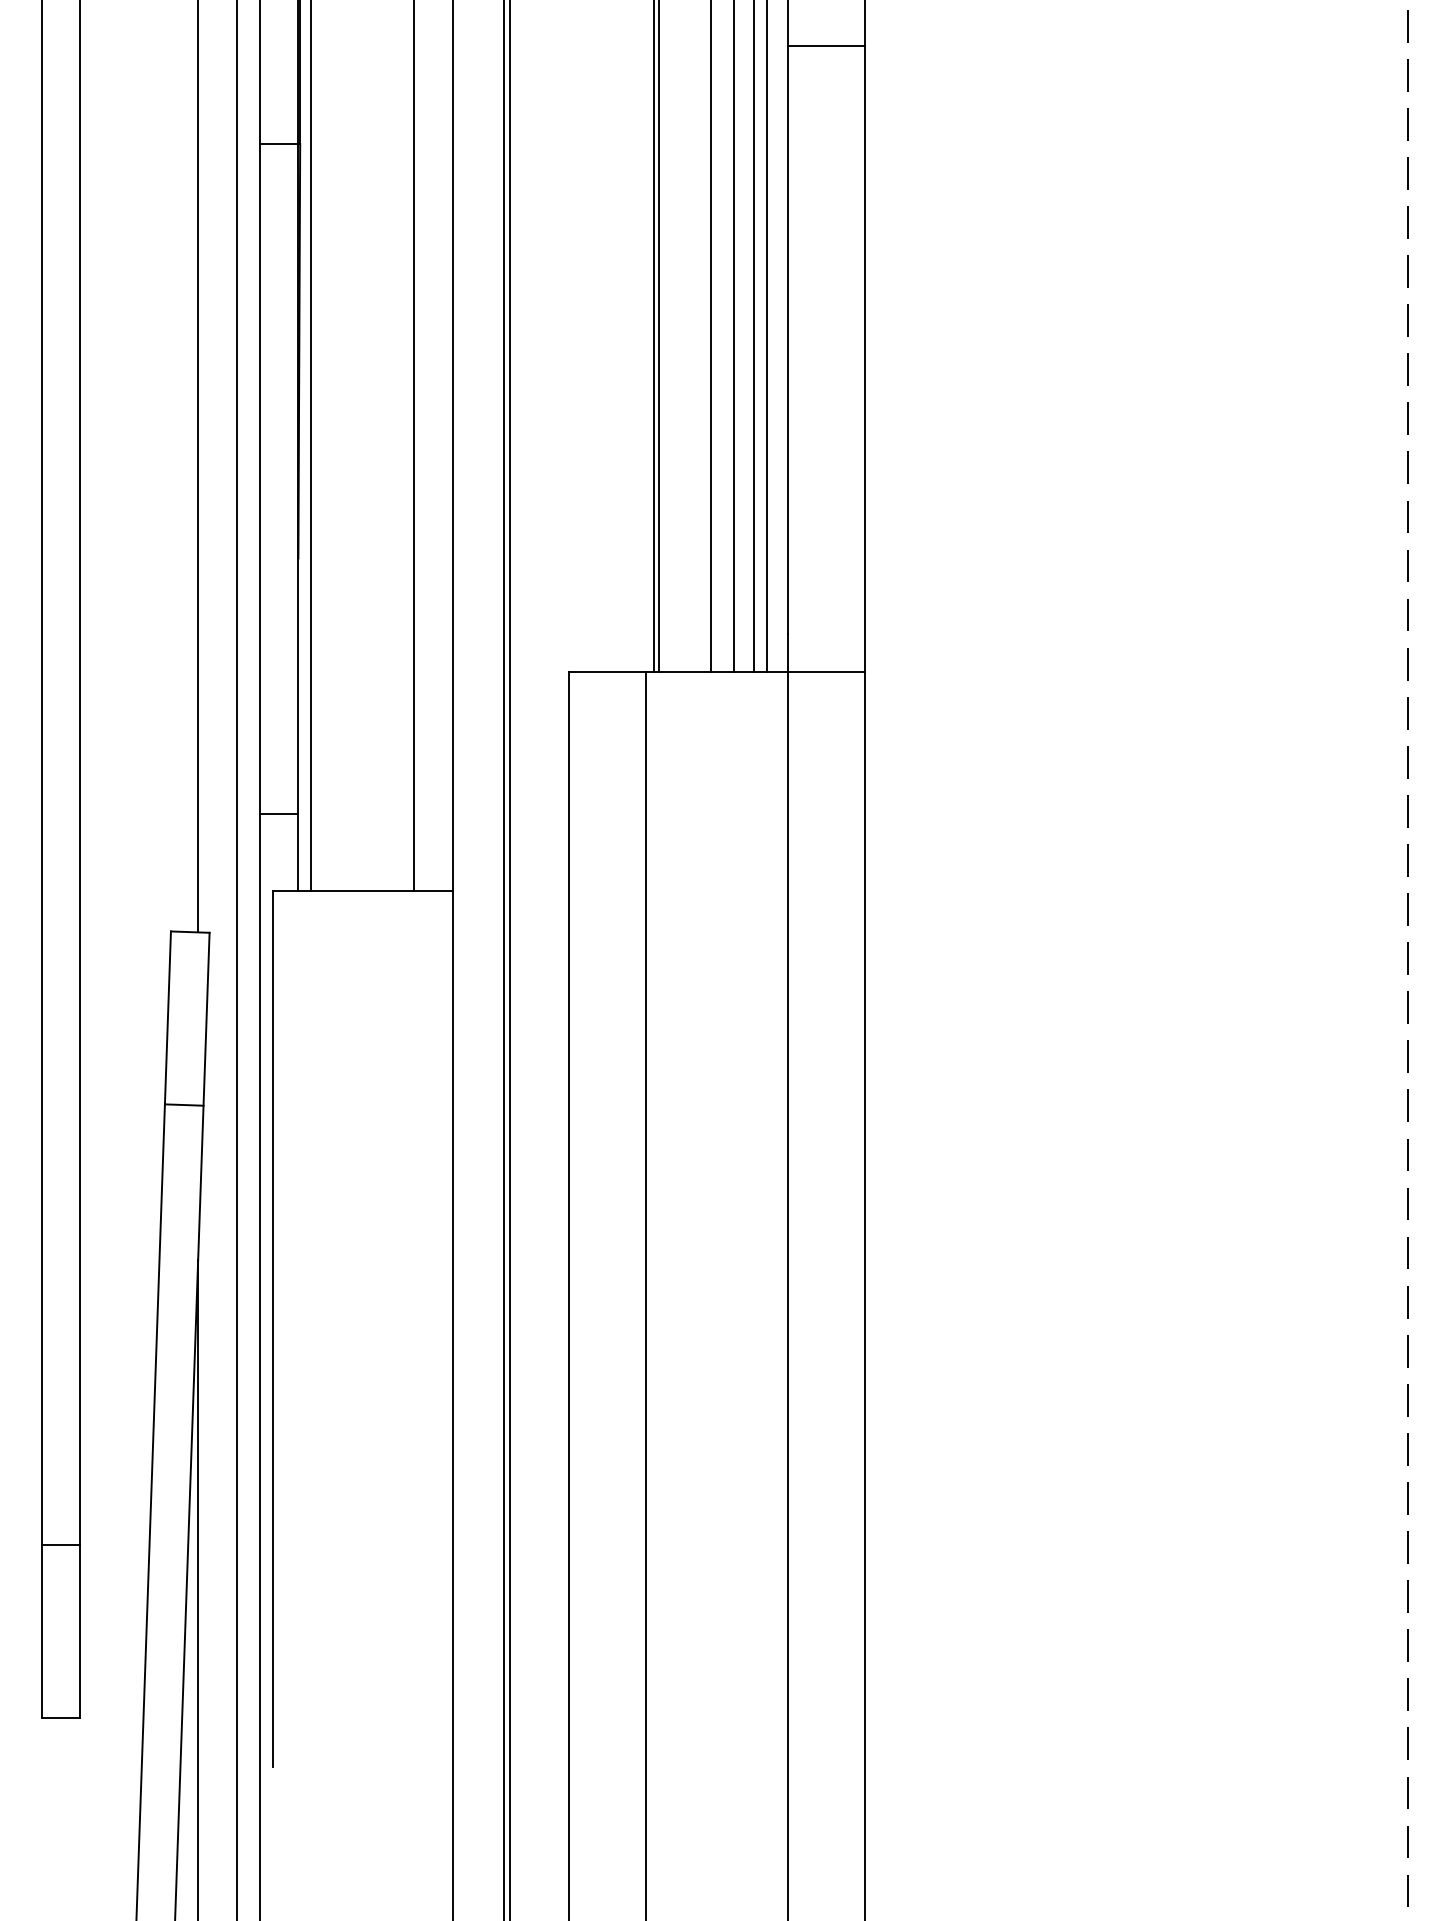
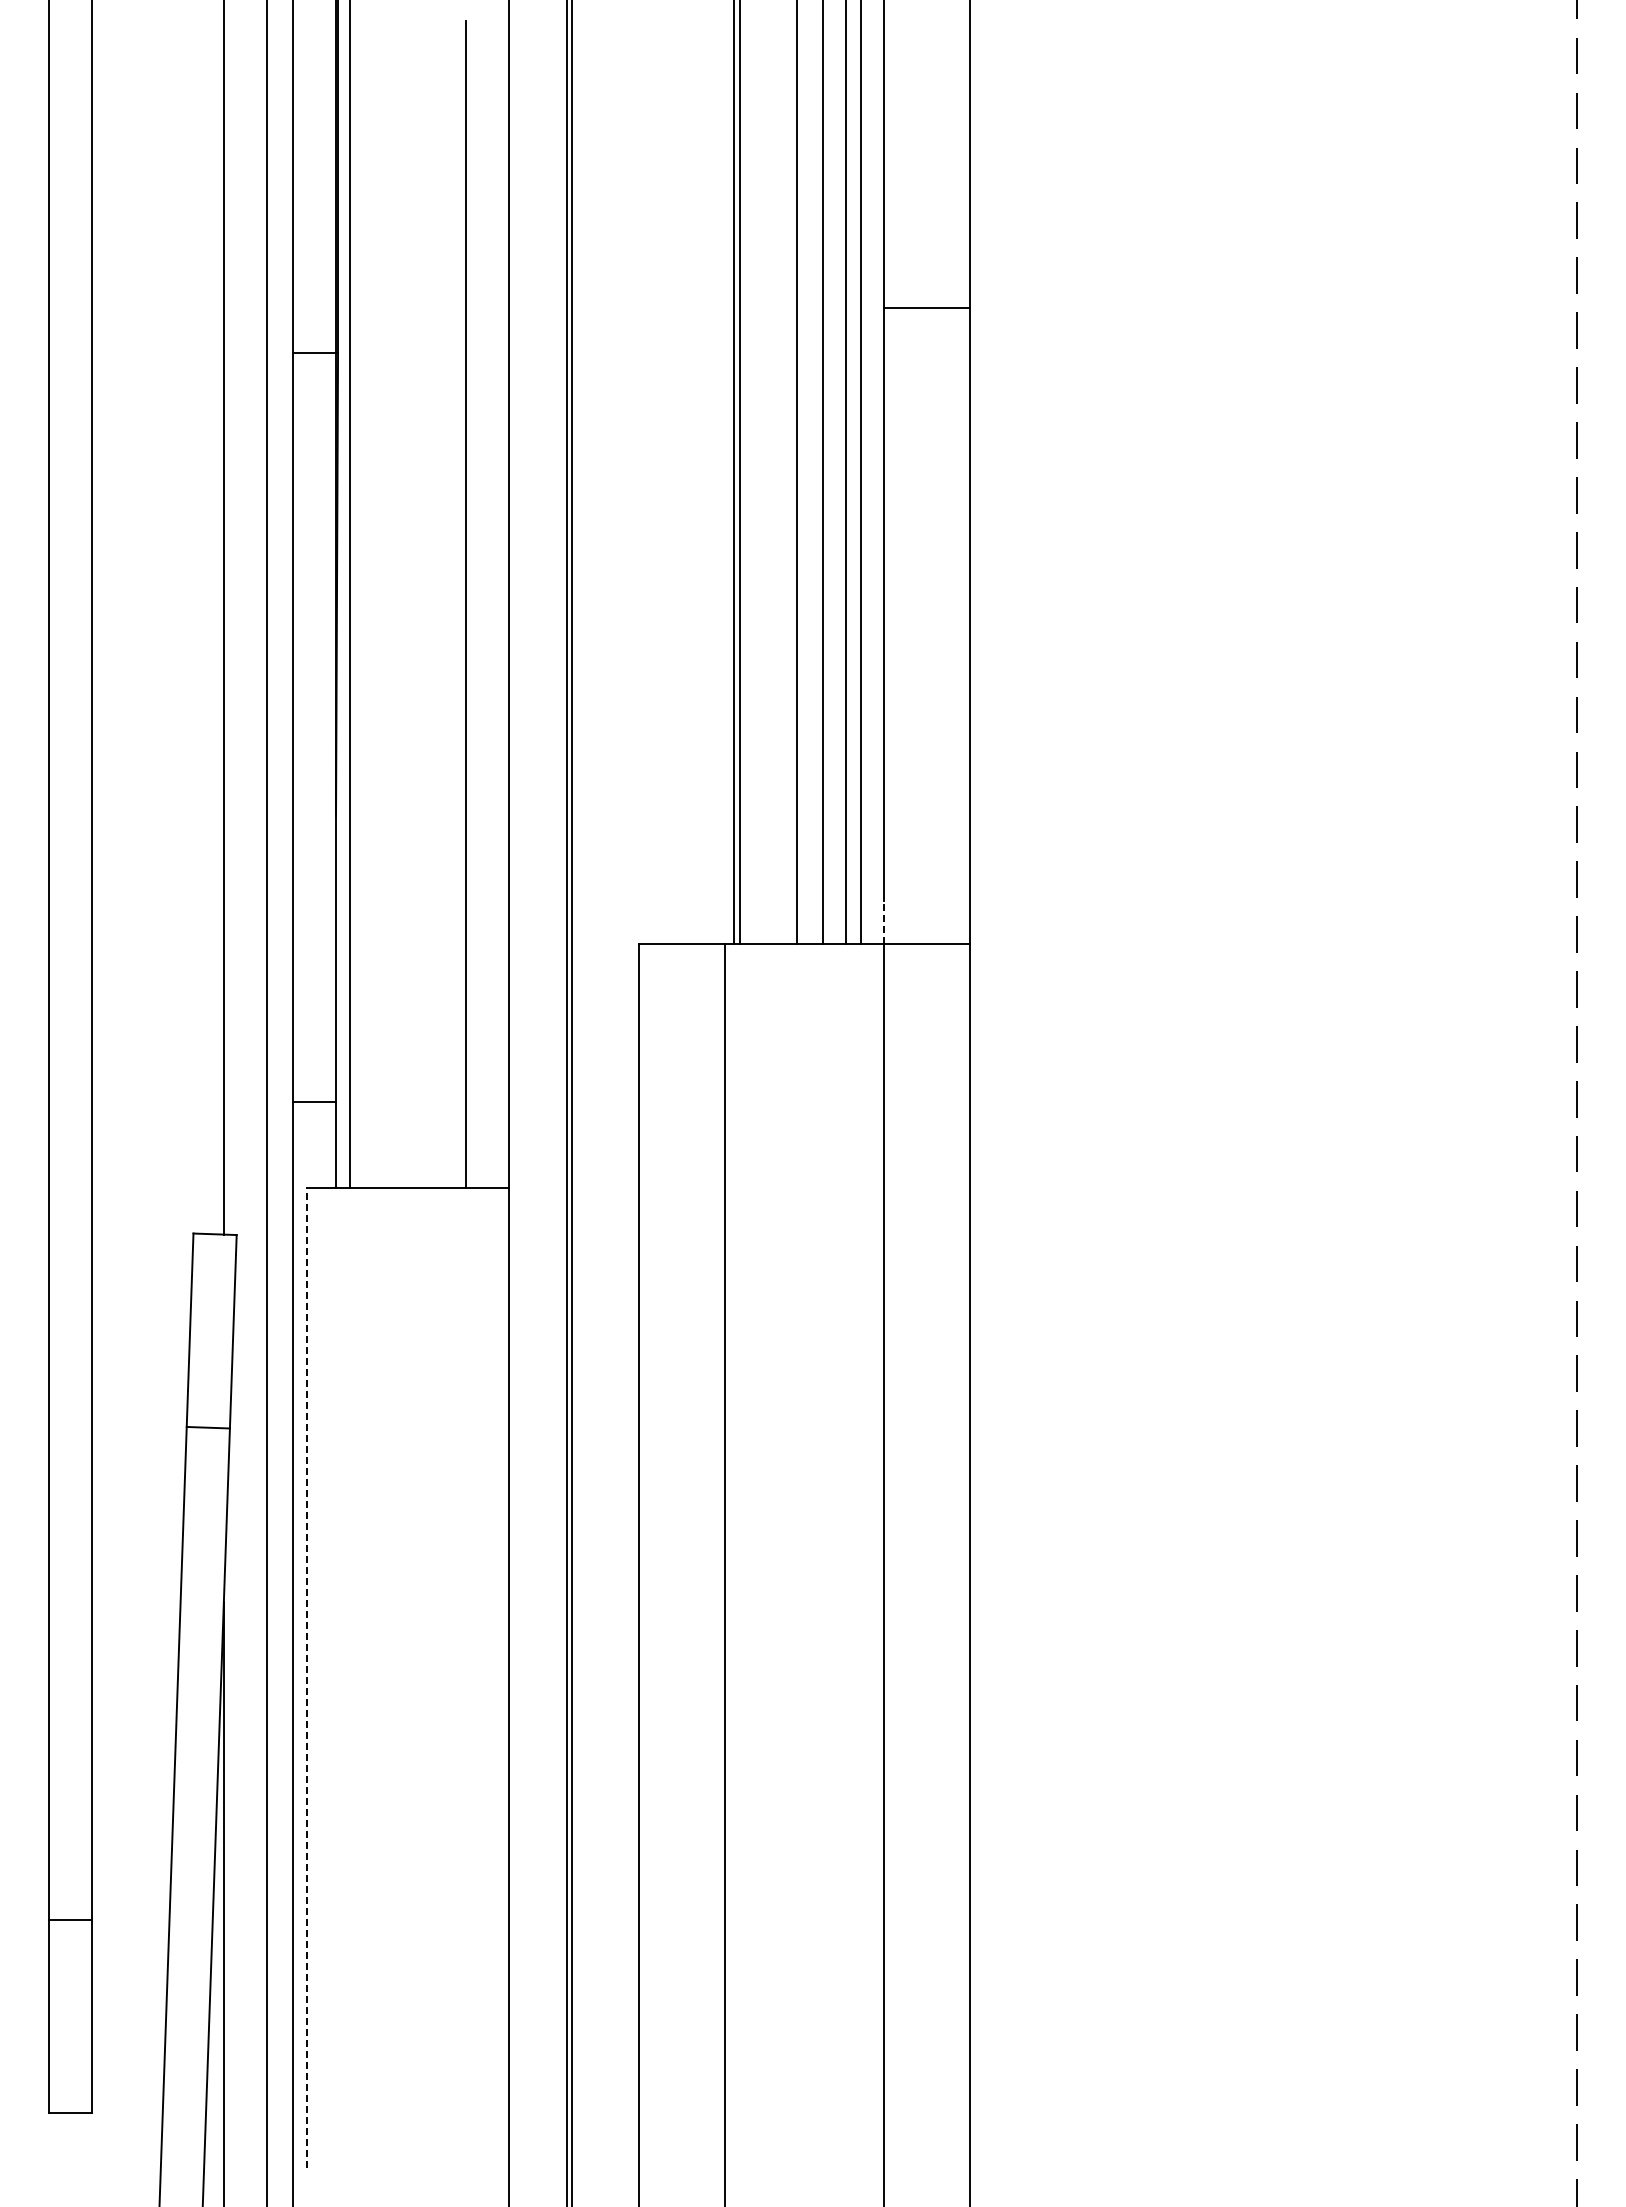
line: (826, 46) -> (926, 308), moved
line: (787, 652) -> (883, 921), solid -> dashed
line: (272, 1329) -> (307, 1678), solid -> dashed

